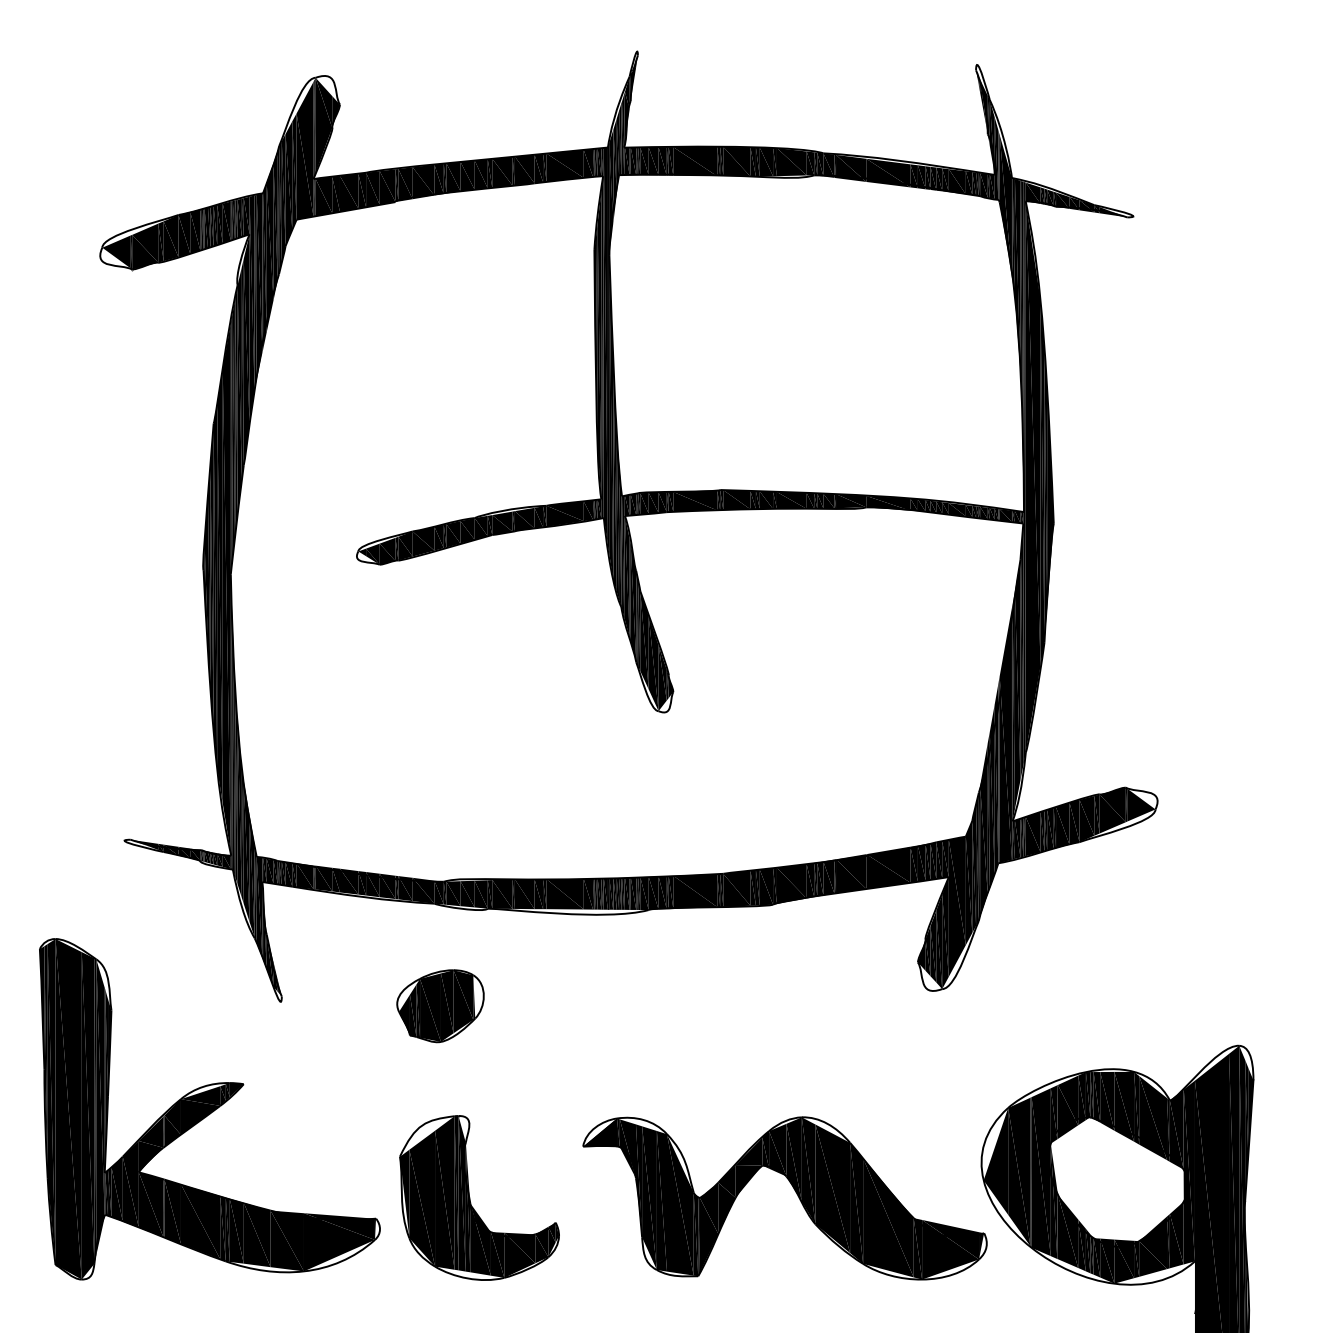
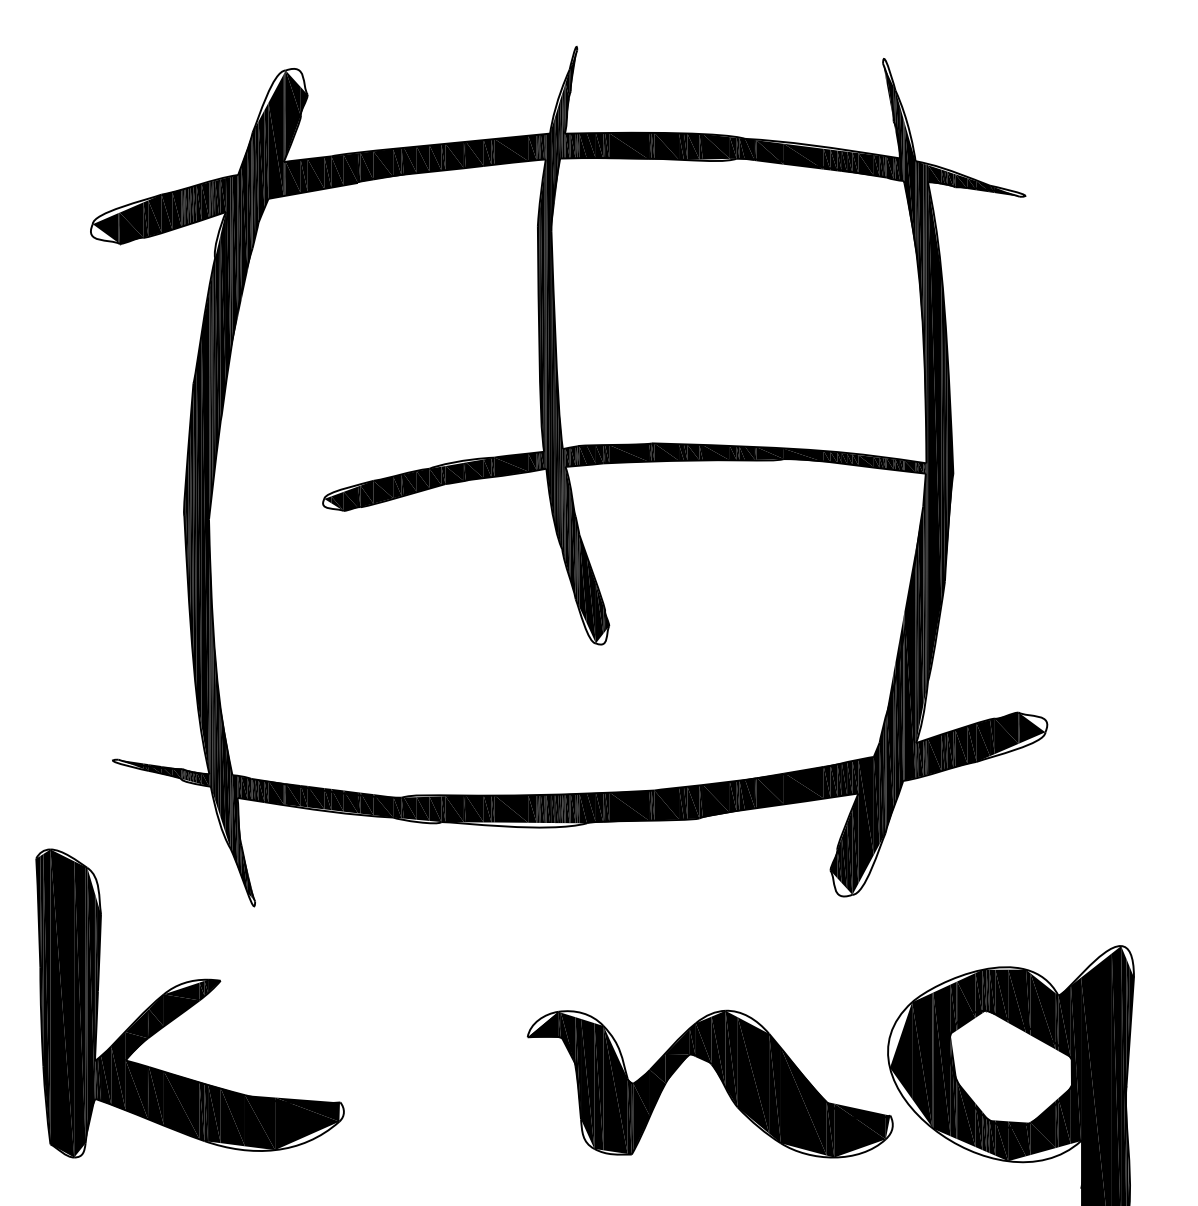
part: (440, 1006) -> (398, 910), removed
part: (470, 1197) -> (425, 1083), removed

